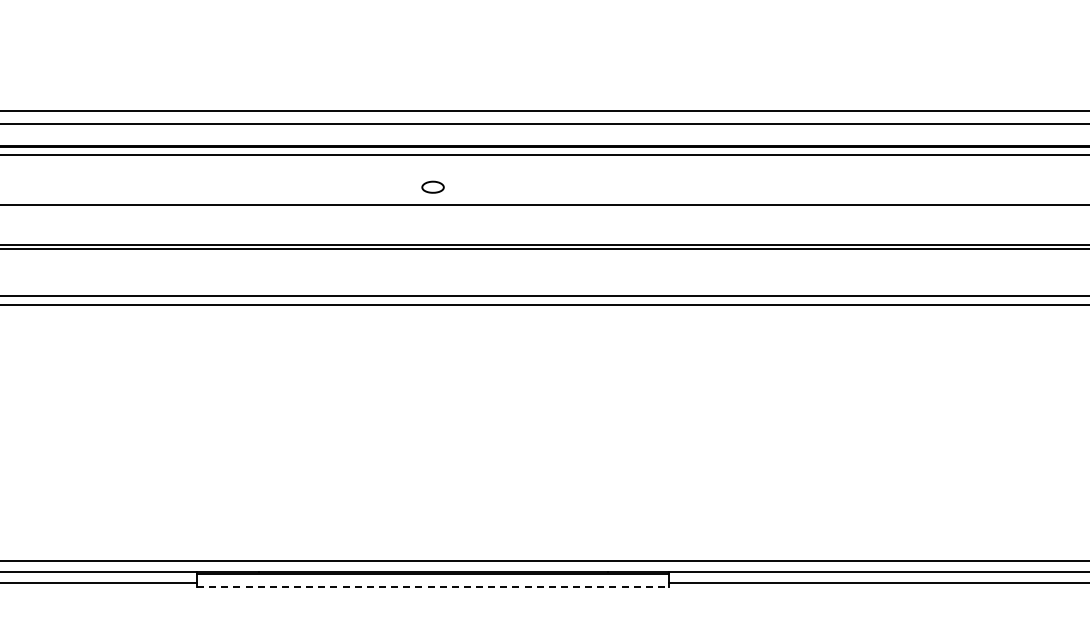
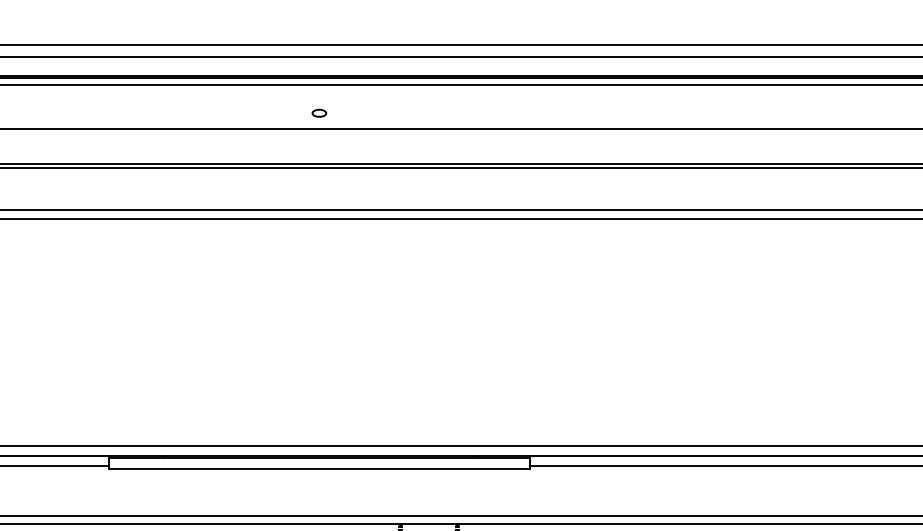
part: (432, 186) -> (318, 112), size x0.71
line: (433, 586) -> (319, 468), dashed -> solid

